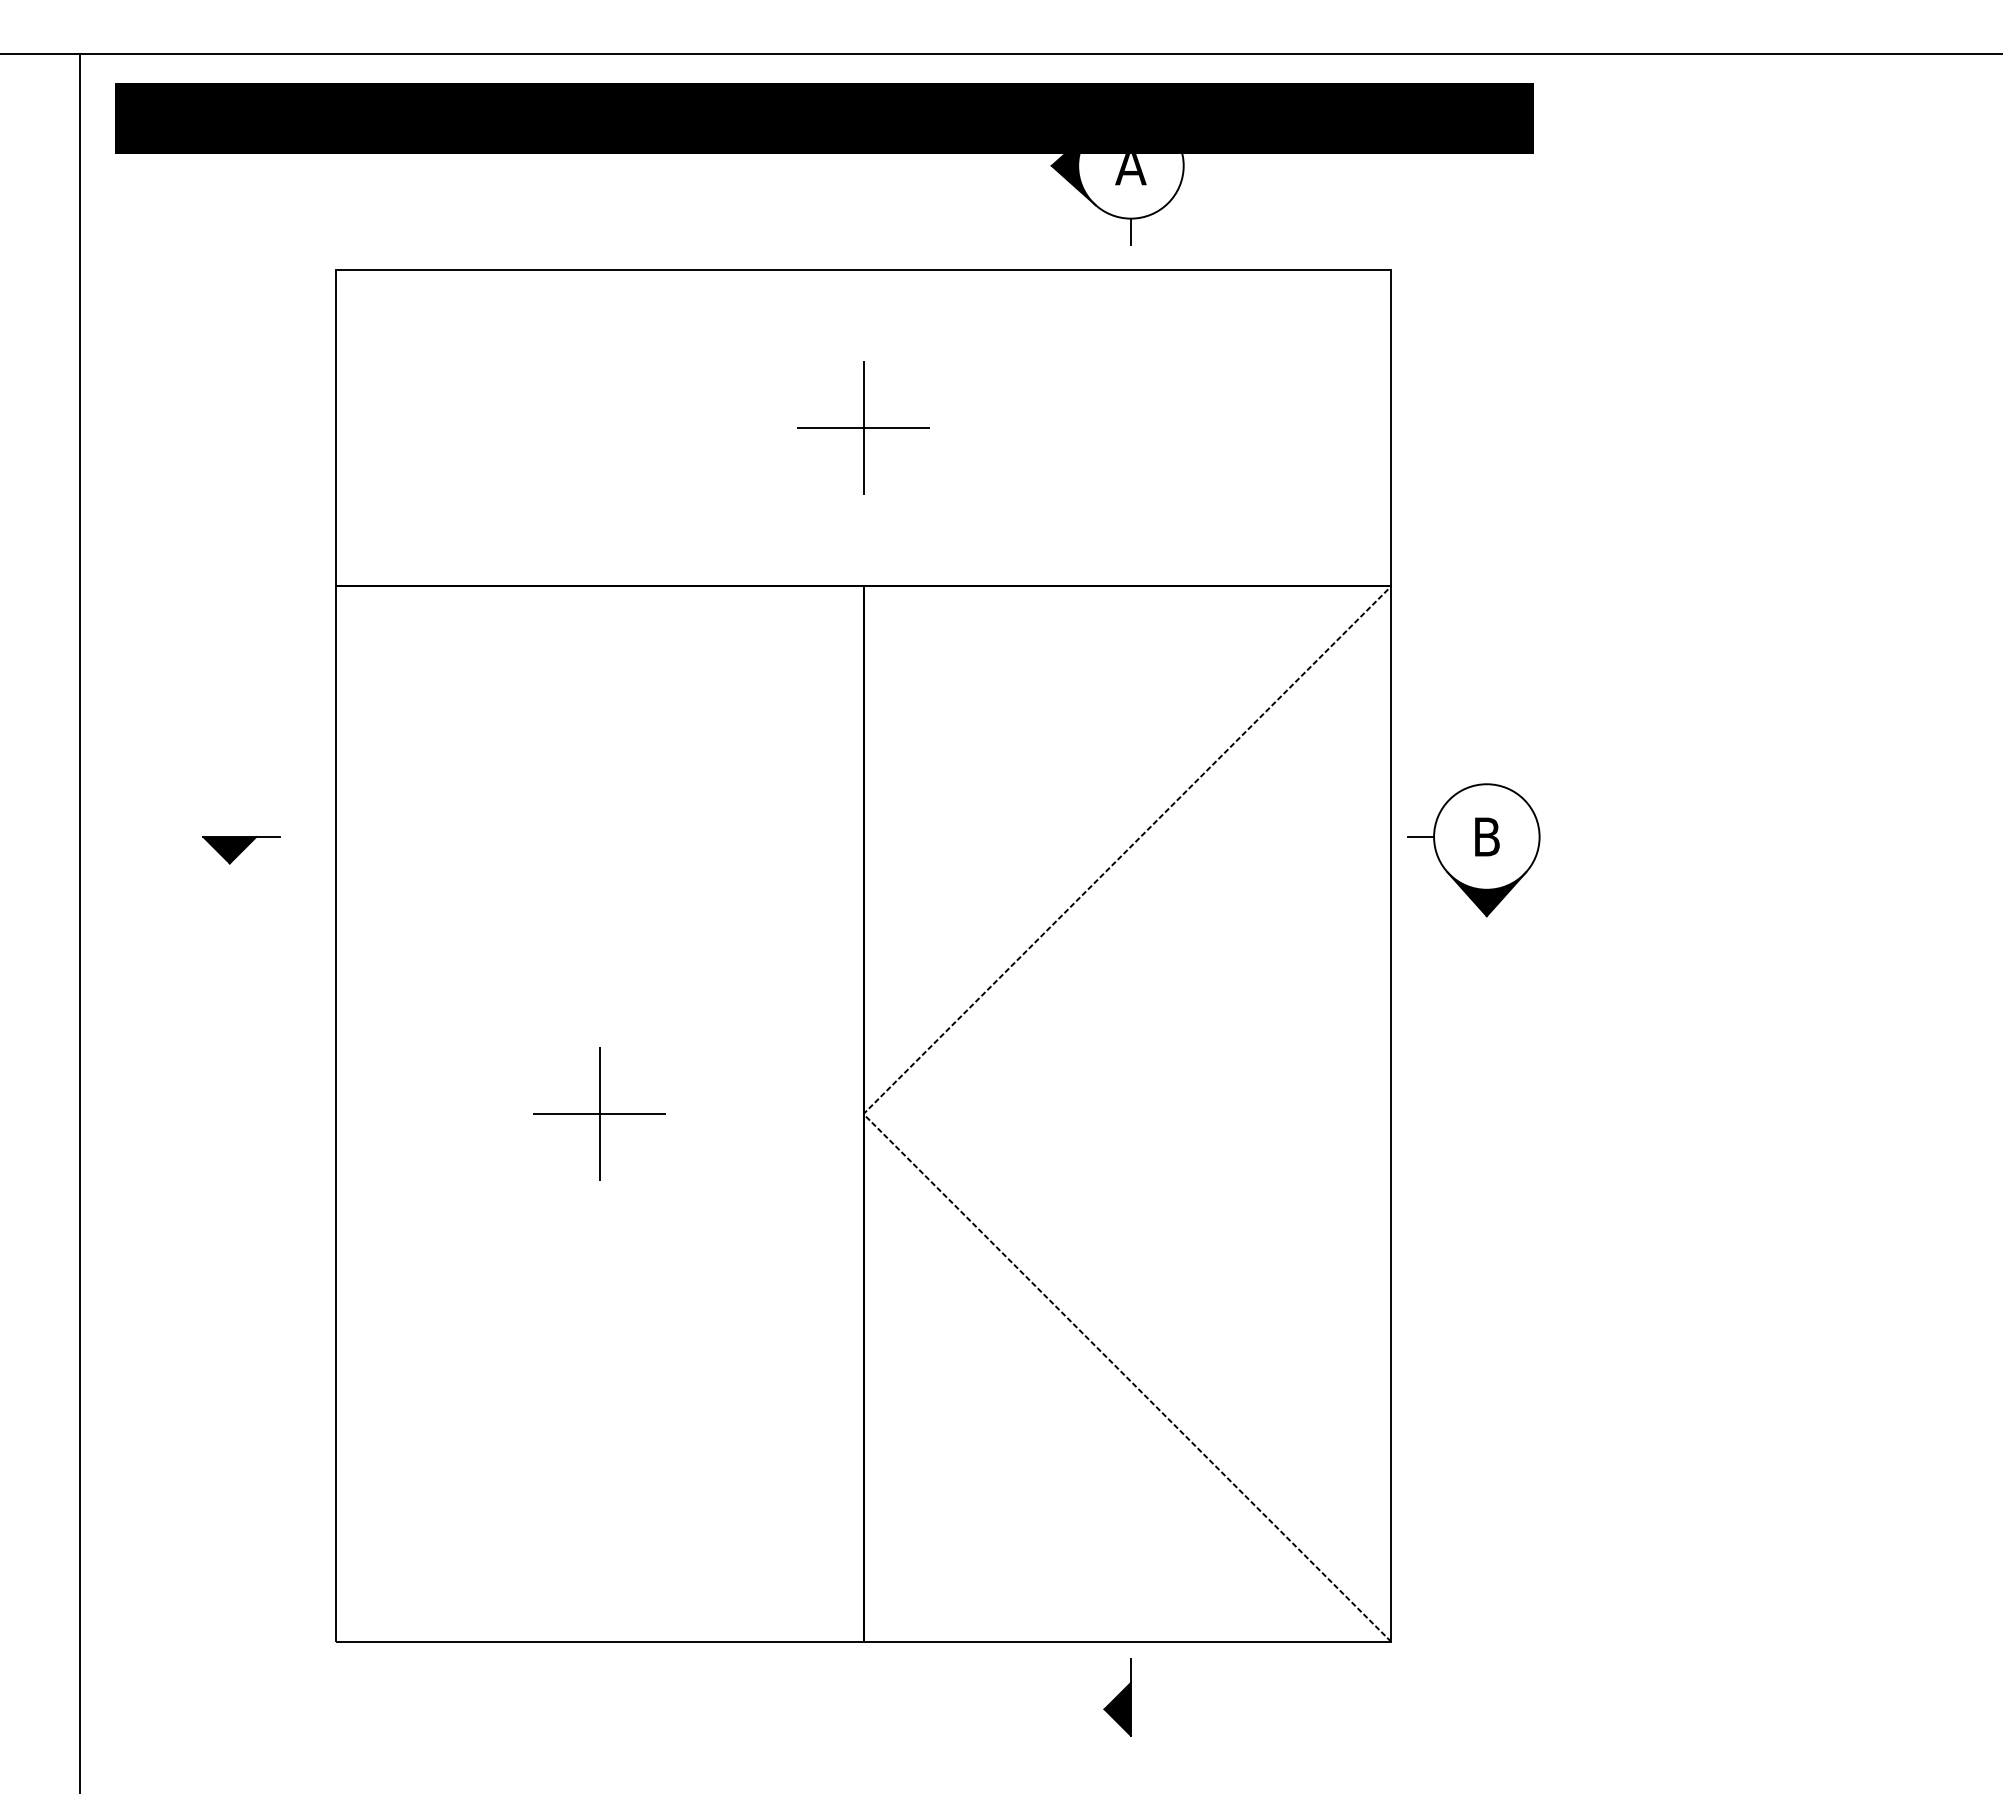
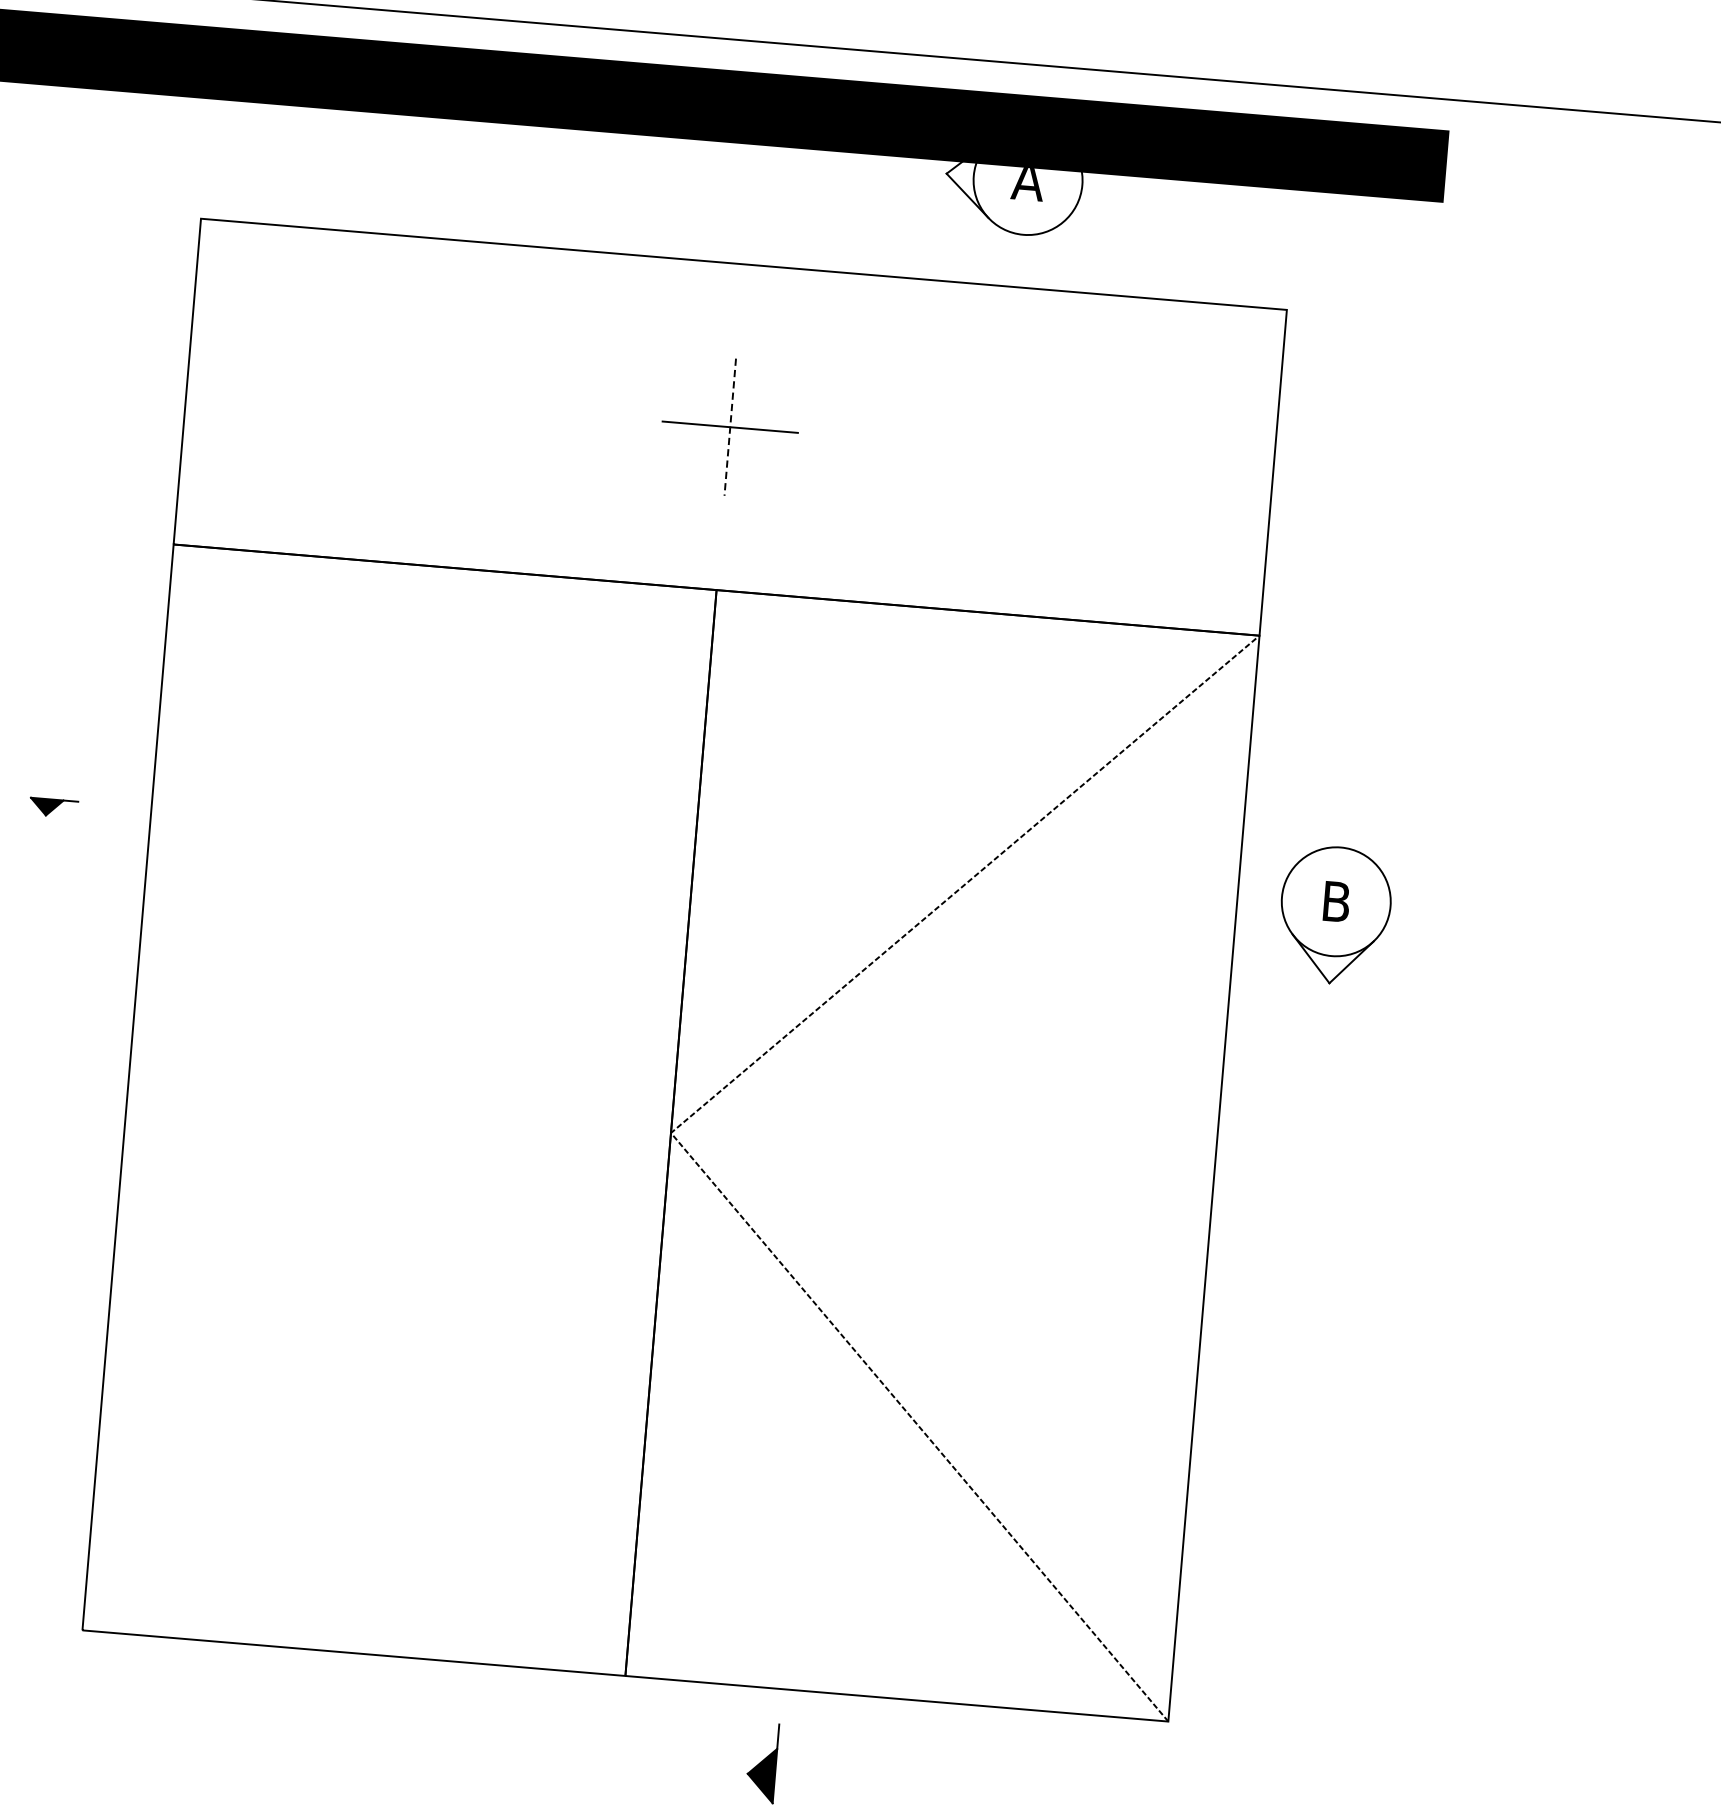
fill: (1073, 165) -> (969, 175), removed
line: (1130, 231) -> (1021, 248), removed
line: (863, 428) -> (730, 427), solid -> dashed
line: (1420, 837) -> (1267, 896), removed
part: (241, 850) -> (53, 808), size x0.6
fill: (1486, 894) -> (1330, 960), removed
part: (599, 1113) -> (399, 1109), removed
part: (1117, 1697) -> (762, 1762), moved

